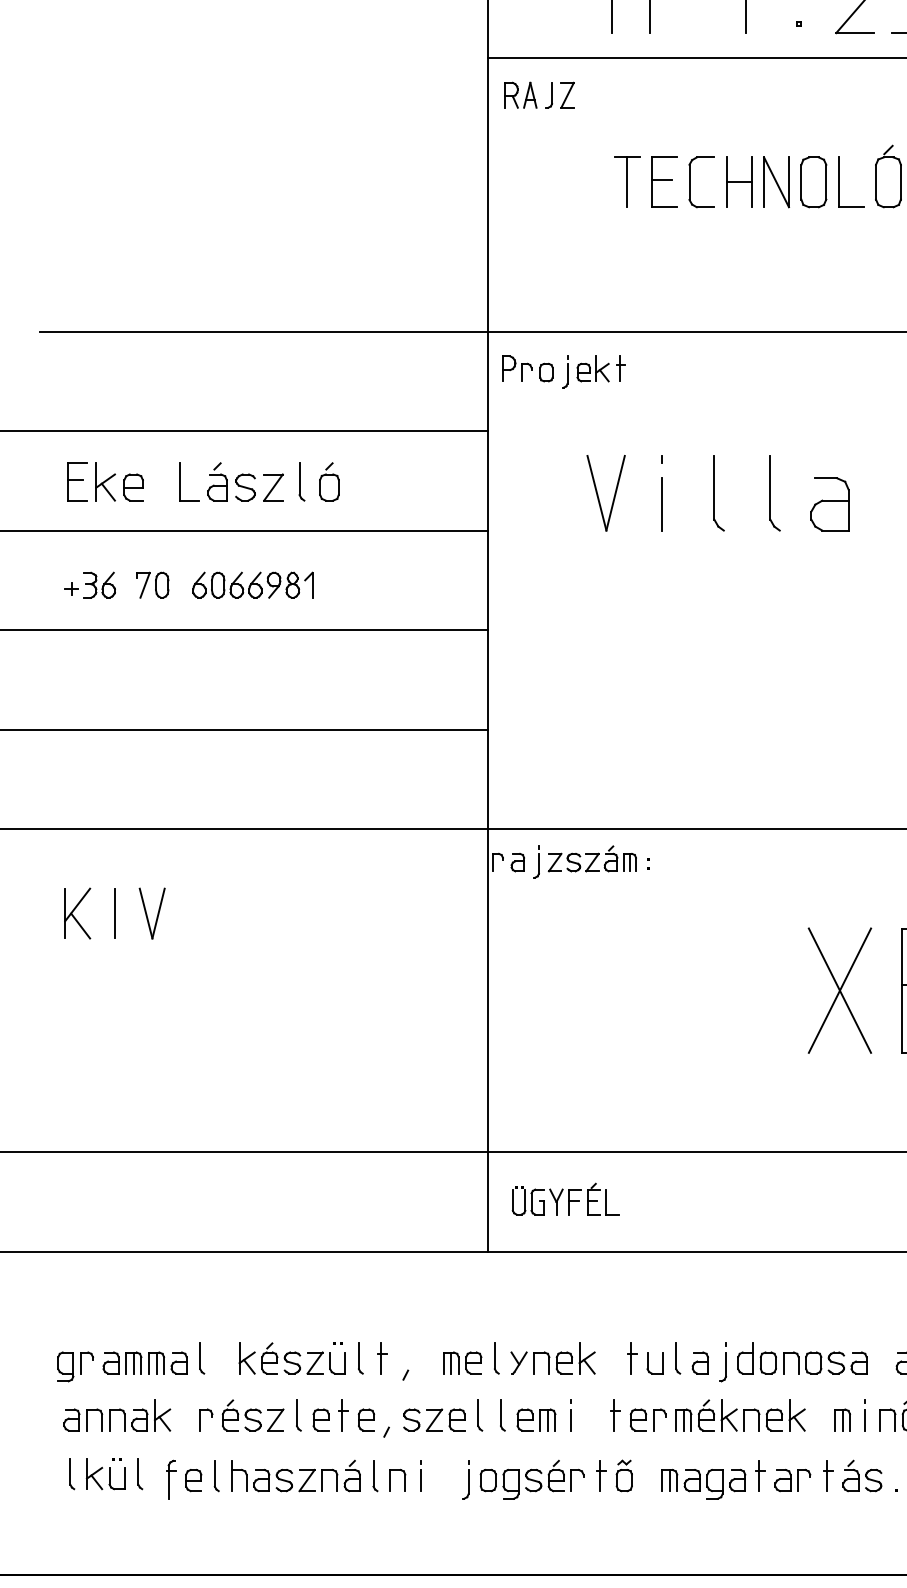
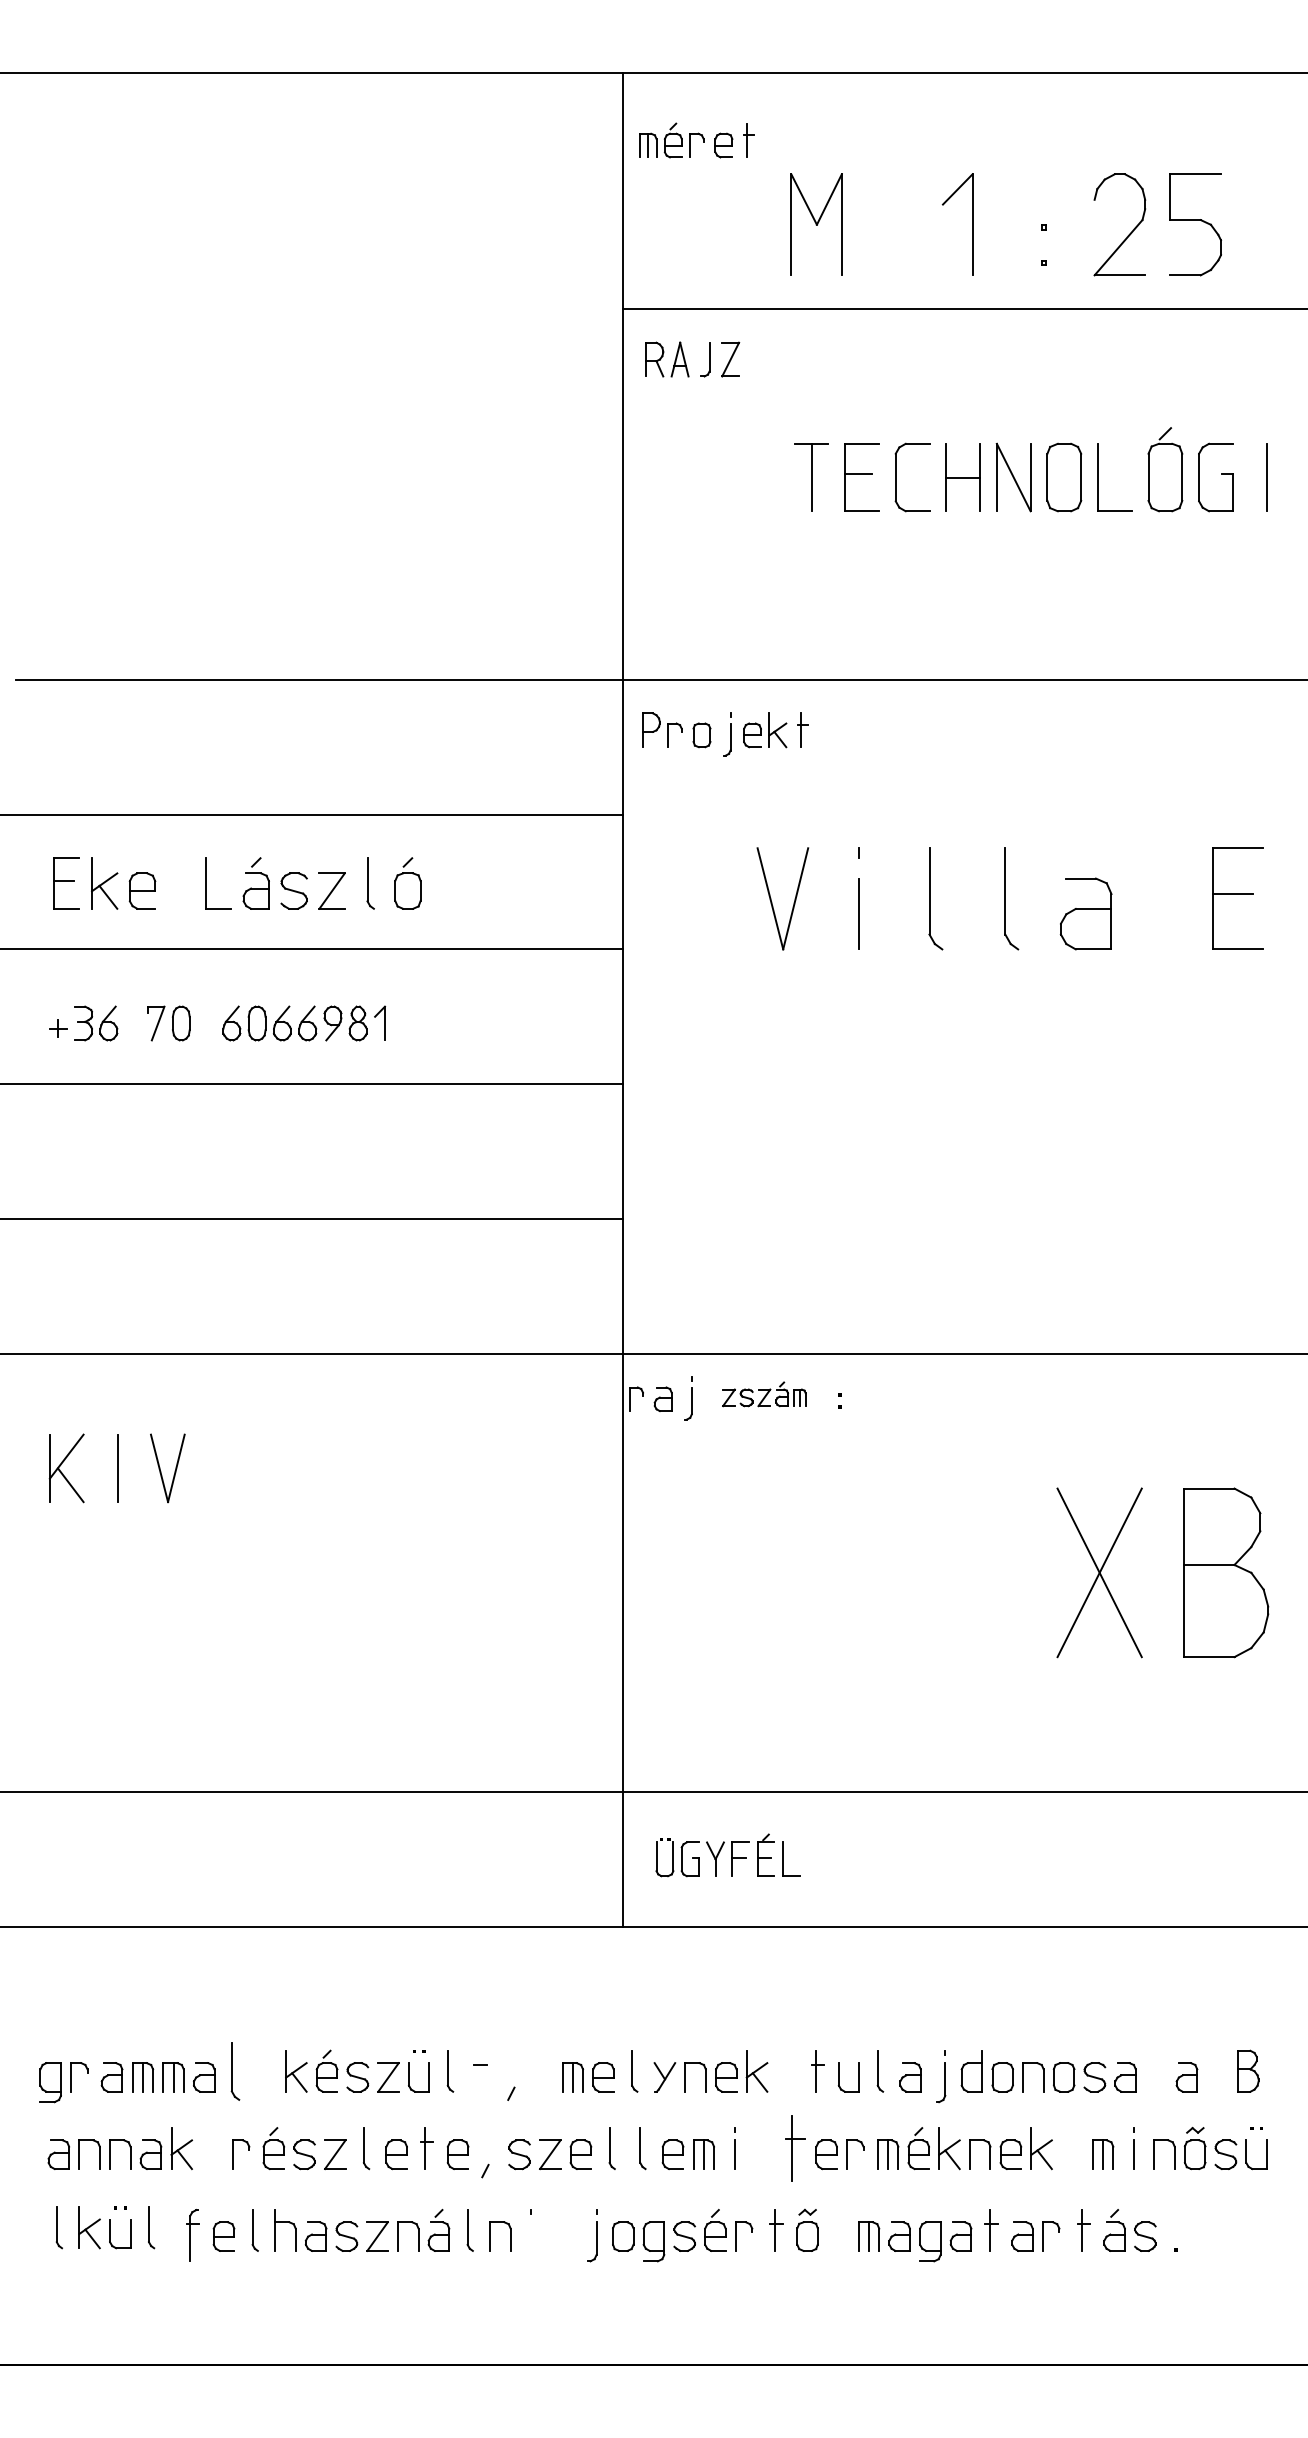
part: (592, 859) -> (764, 1394), size x0.7
line: (381, 1357) -> (478, 2070), removed
part: (202, 1358) -> (235, 2071), size x1.4
part: (615, 1415) -> (795, 2148), size x1.6
line: (420, 1480) -> (531, 2236), removed

